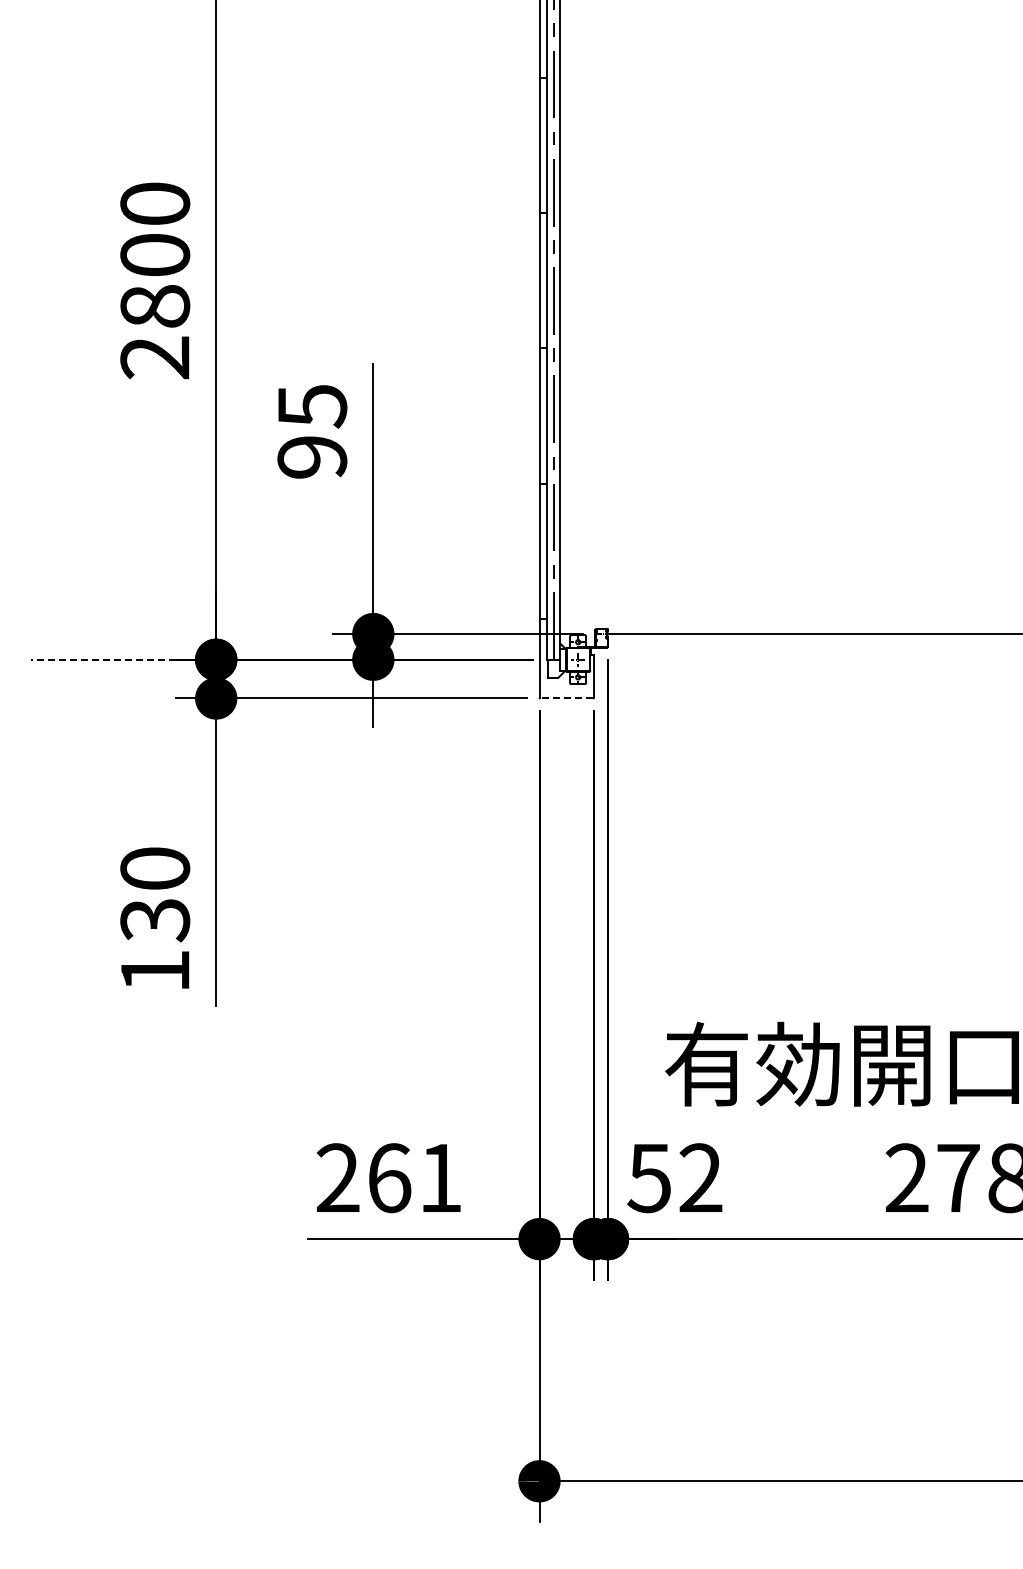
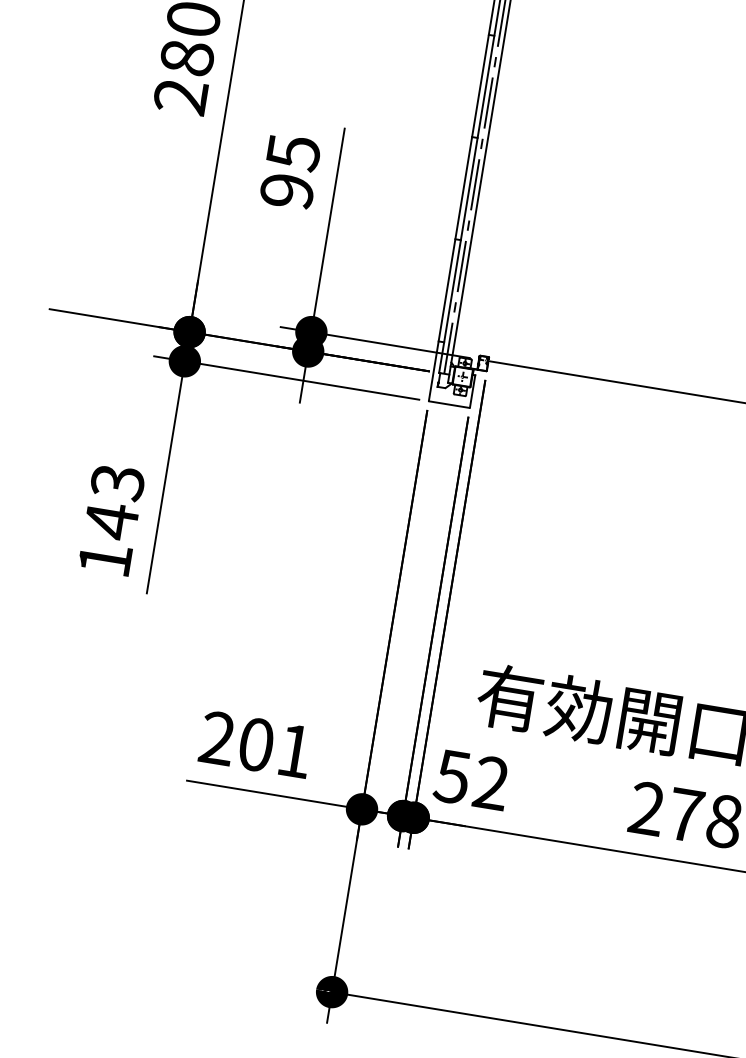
line: (102, 659) -> (103, 317), dashed -> solid
line: (566, 698) -> (449, 404), dashed -> solid
text: (155, 895) -> (114, 502), 130 -> 143
text: (389, 1178) -> (256, 745), 261 -> 201

